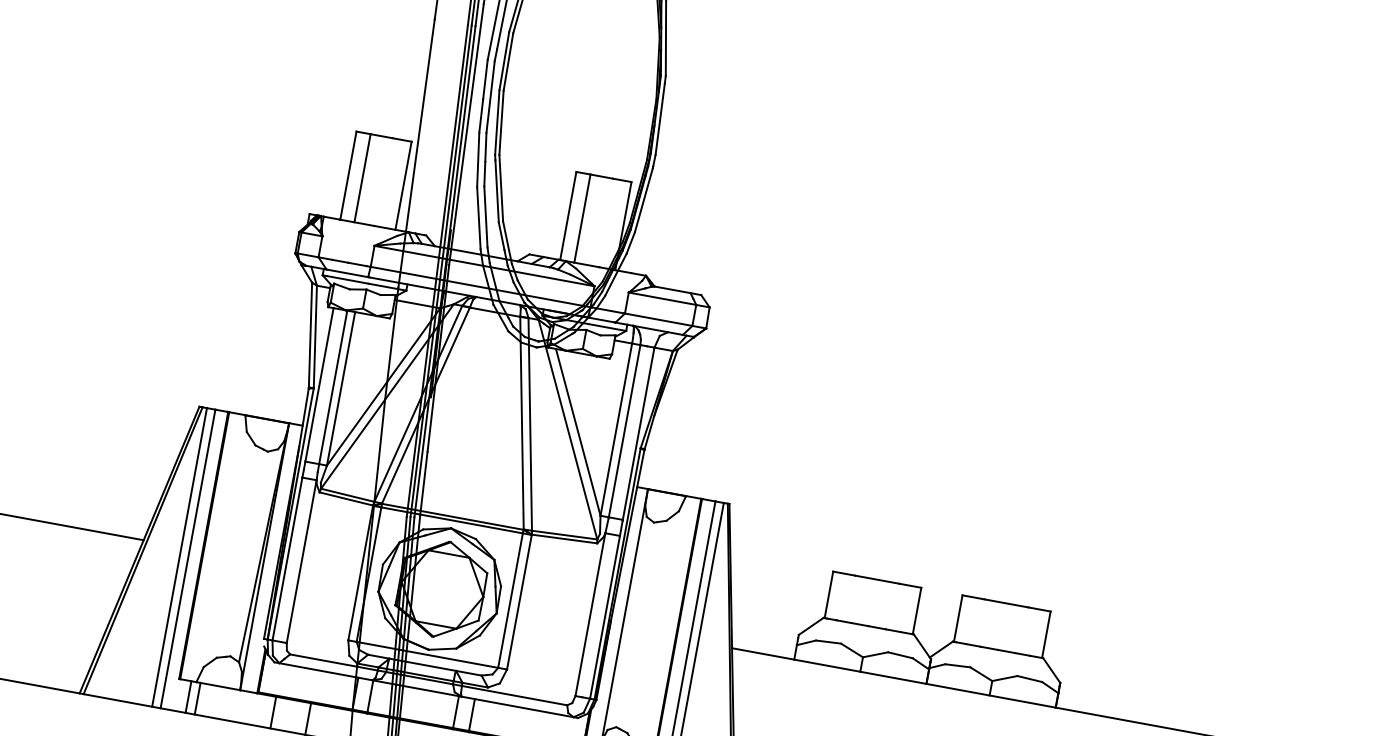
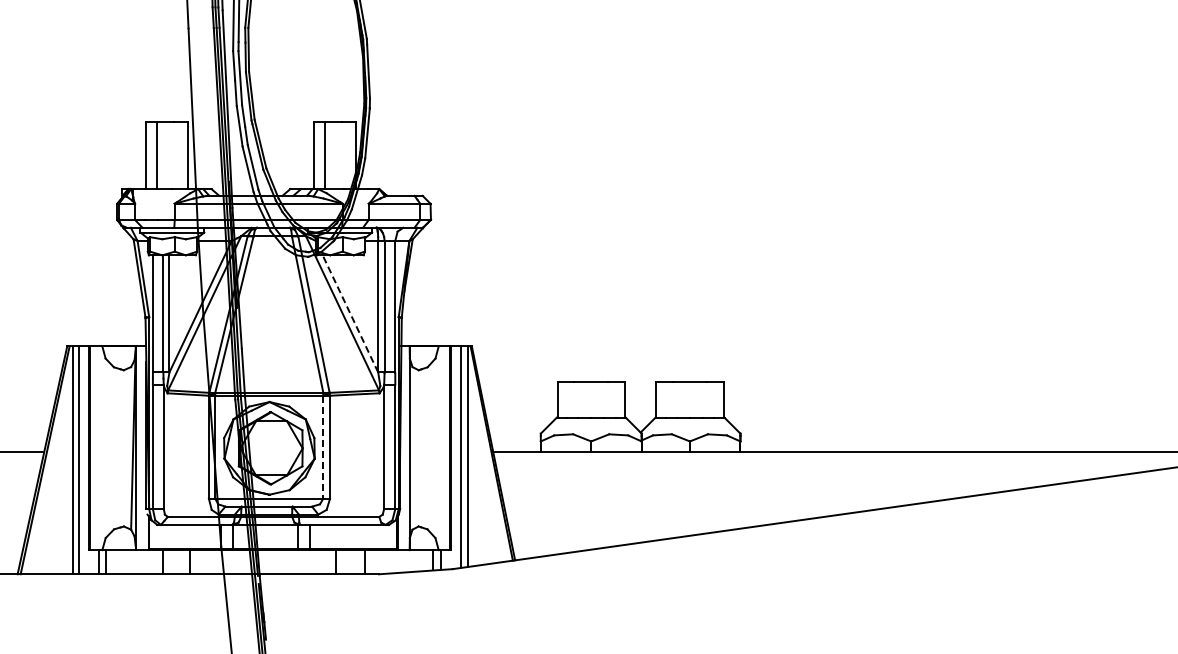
line: (578, 431) -> (350, 313), solid -> dashed
line: (510, 600) -> (323, 447), solid -> dashed

